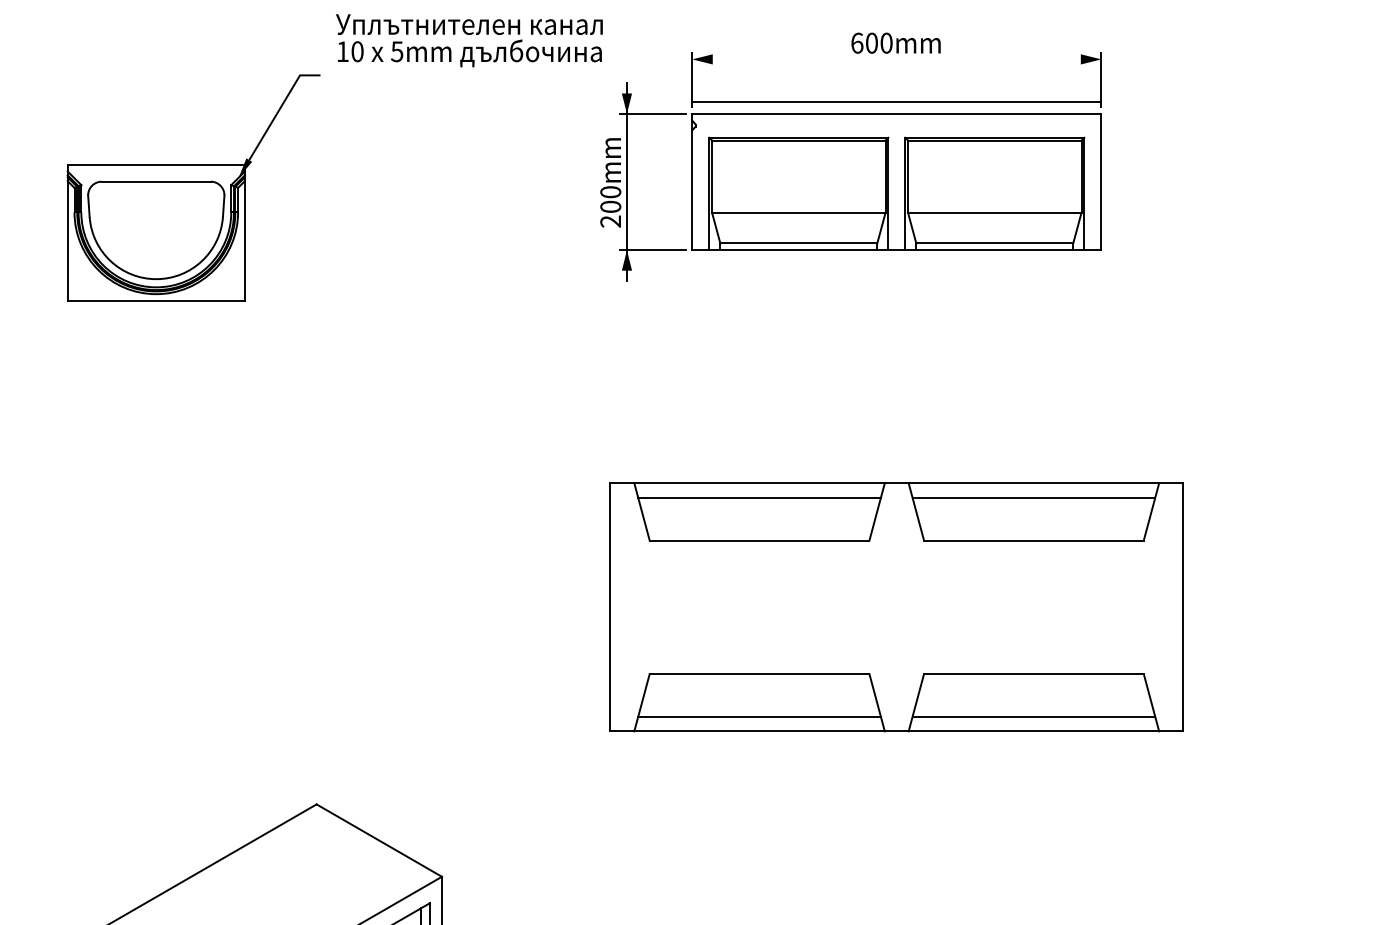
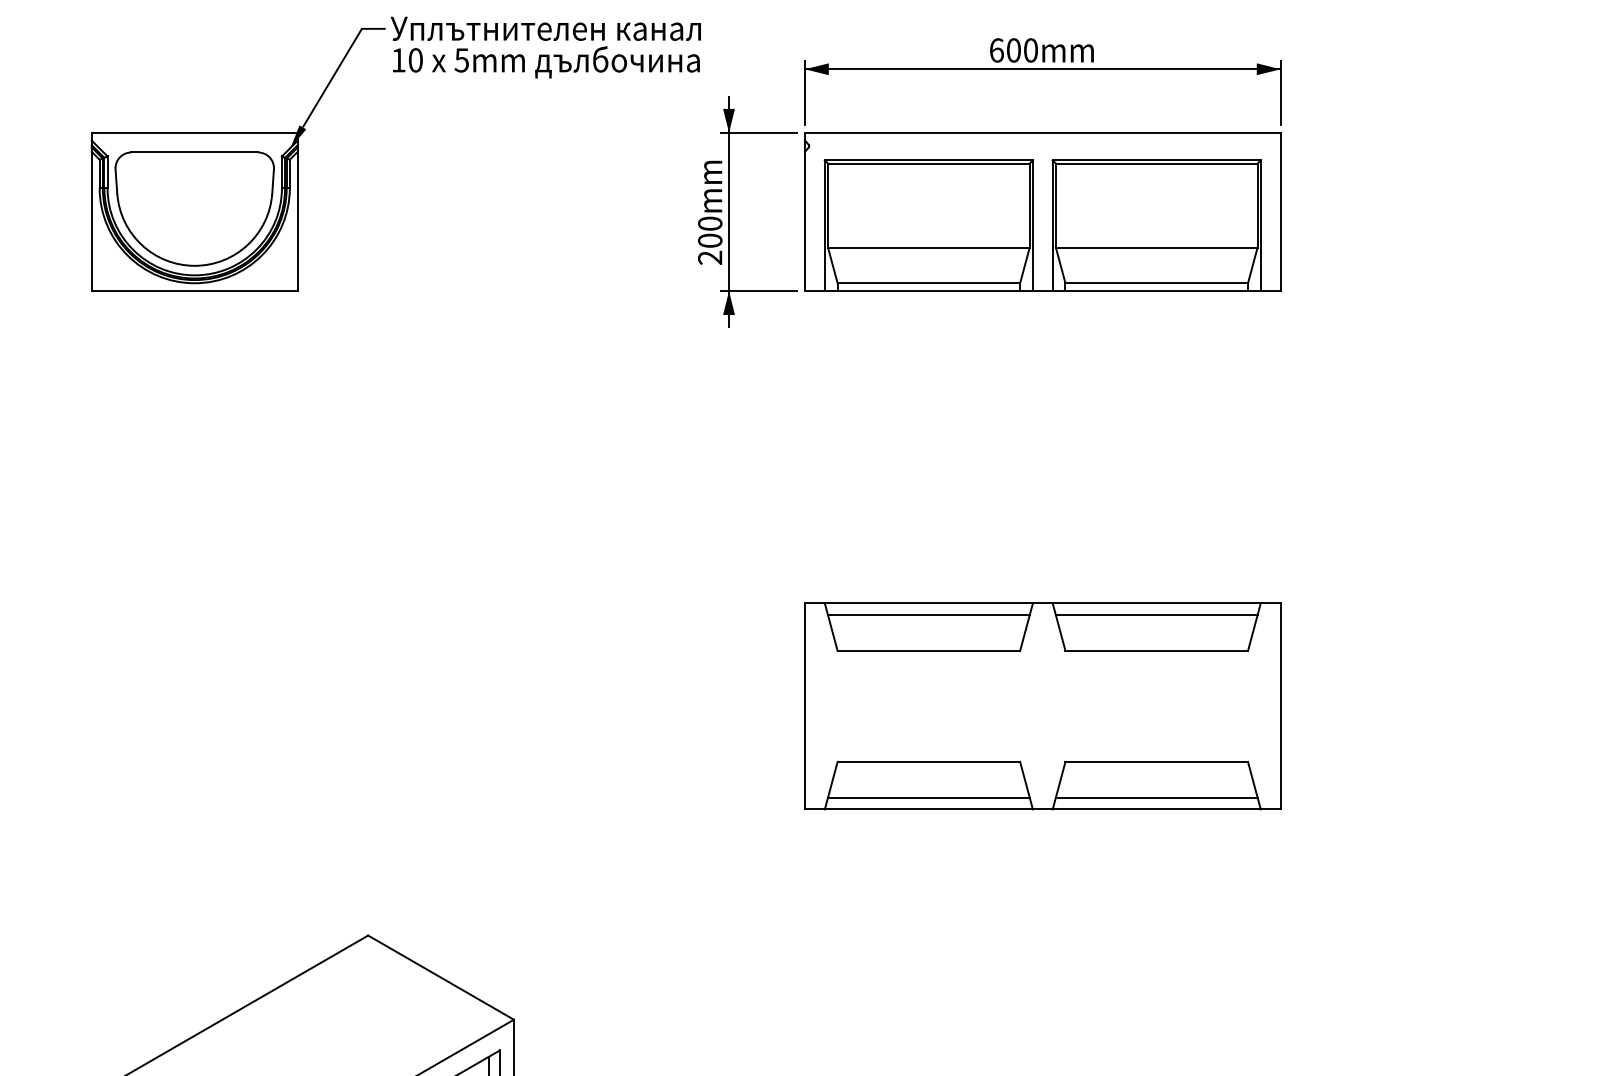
line: (896, 102) -> (1042, 69), moved
part: (193, 187) -> (237, 159), moved
part: (896, 607) -> (1042, 706), size x0.71

